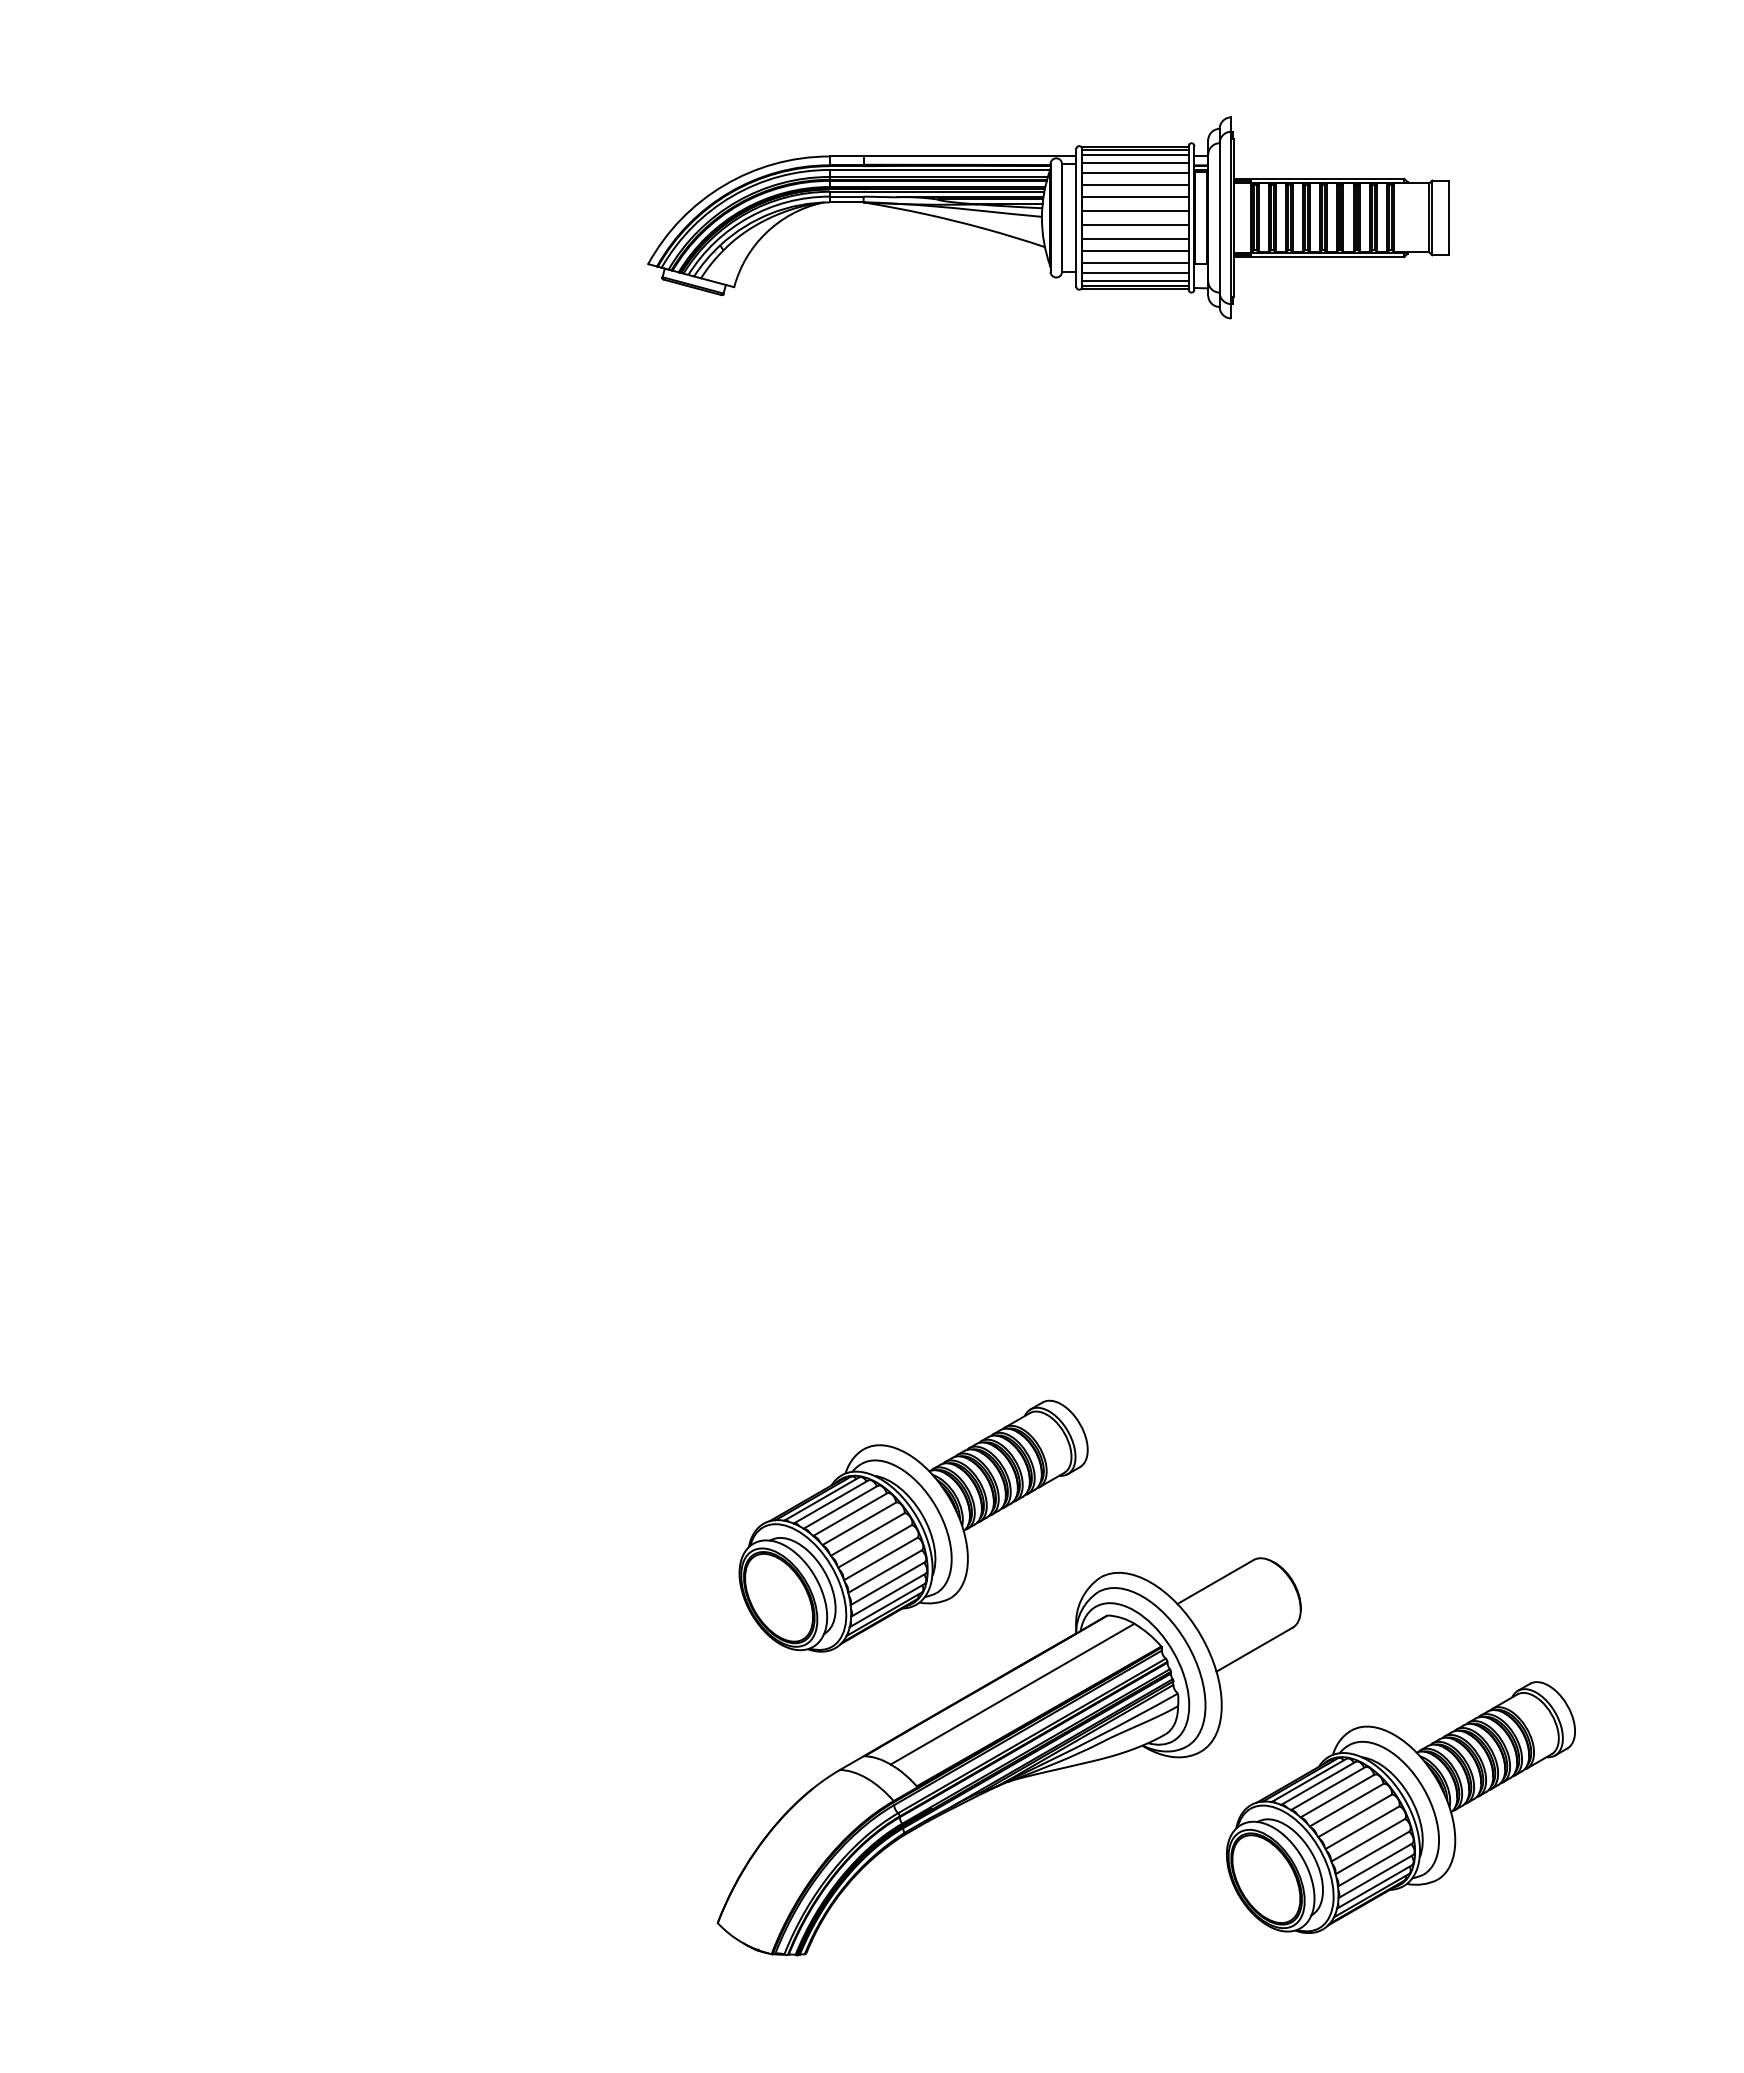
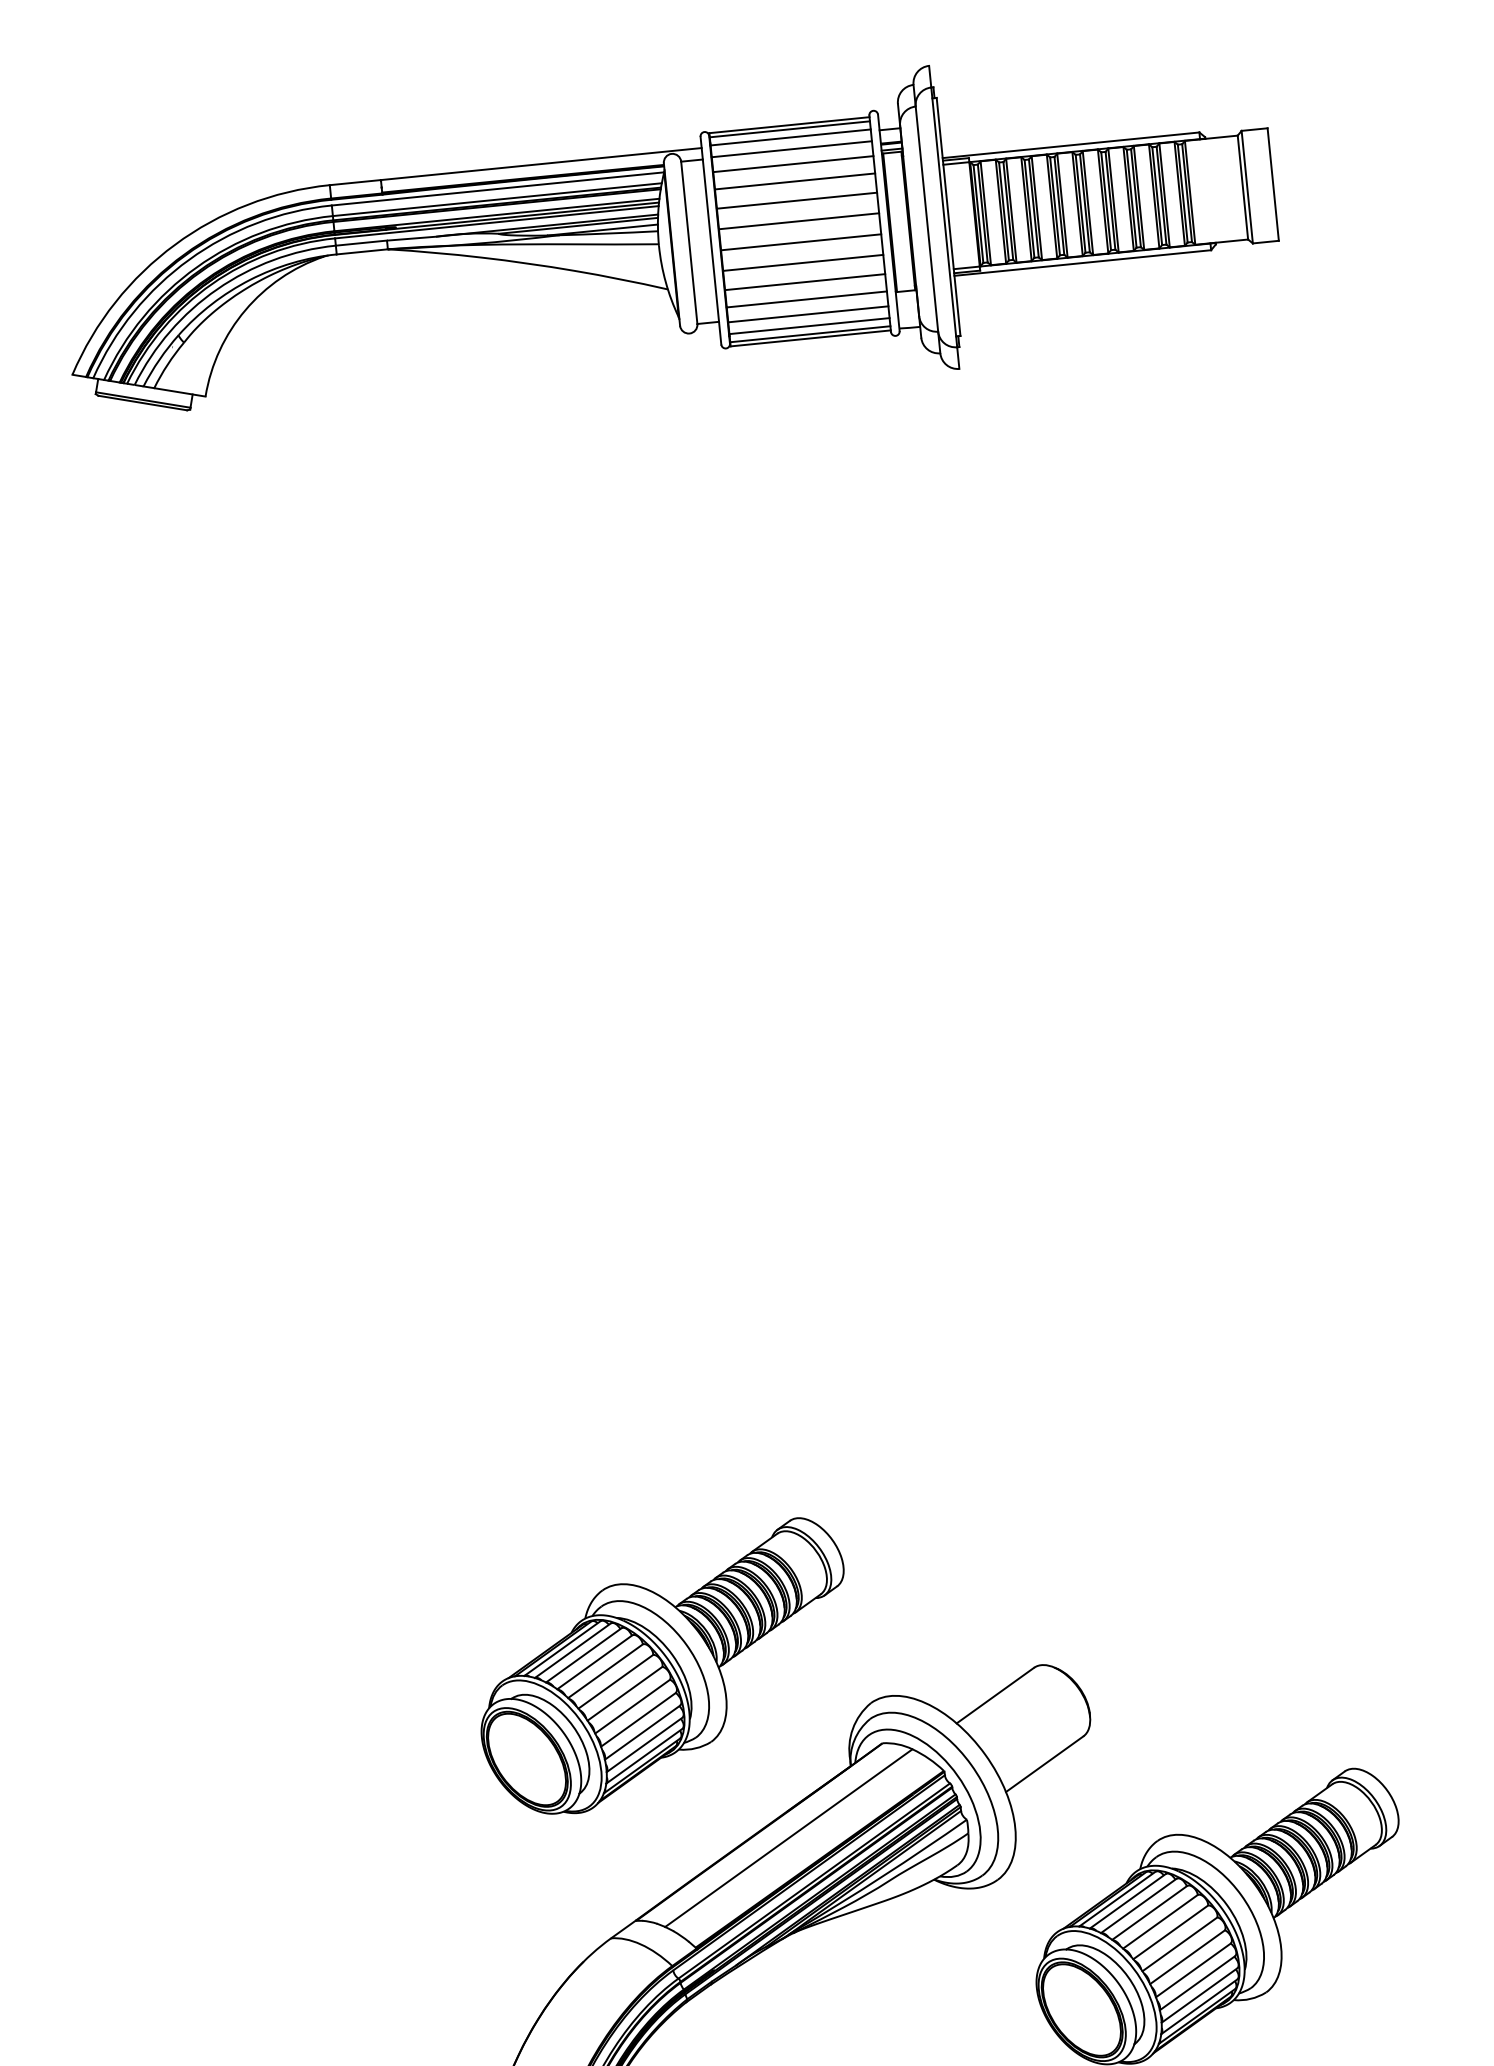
part: (1048, 217) -> (668, 244), size x1.4

